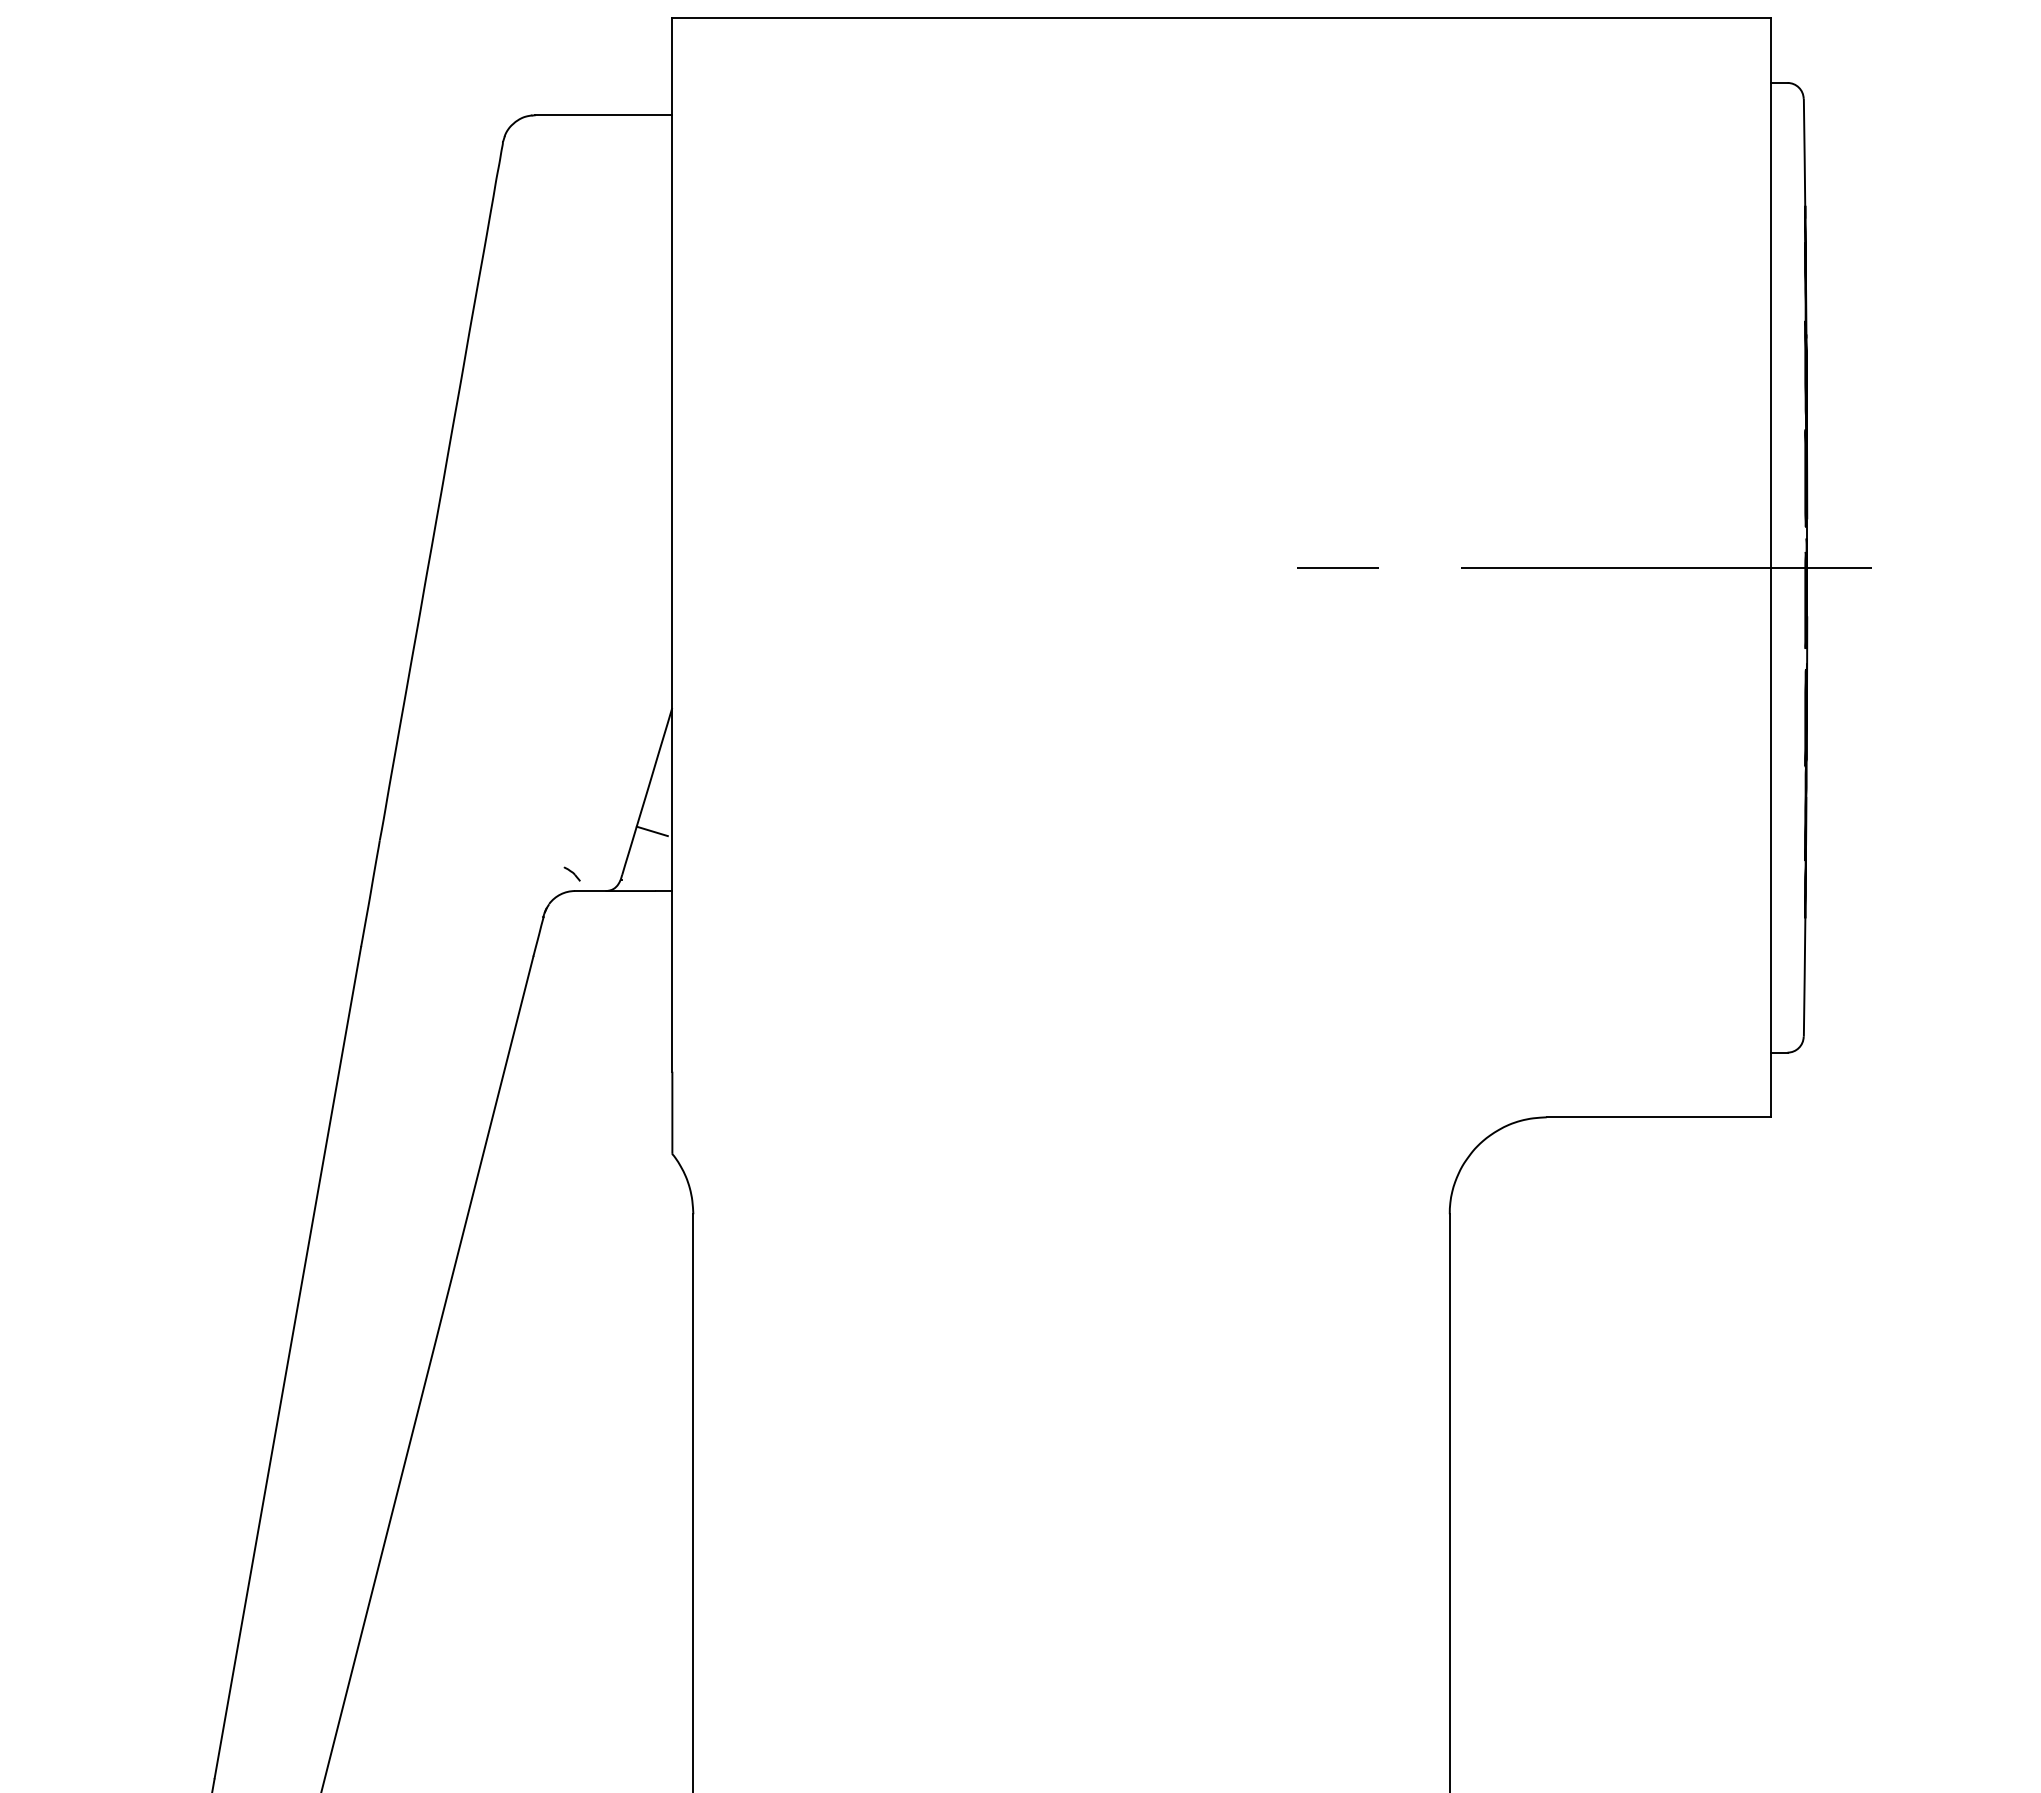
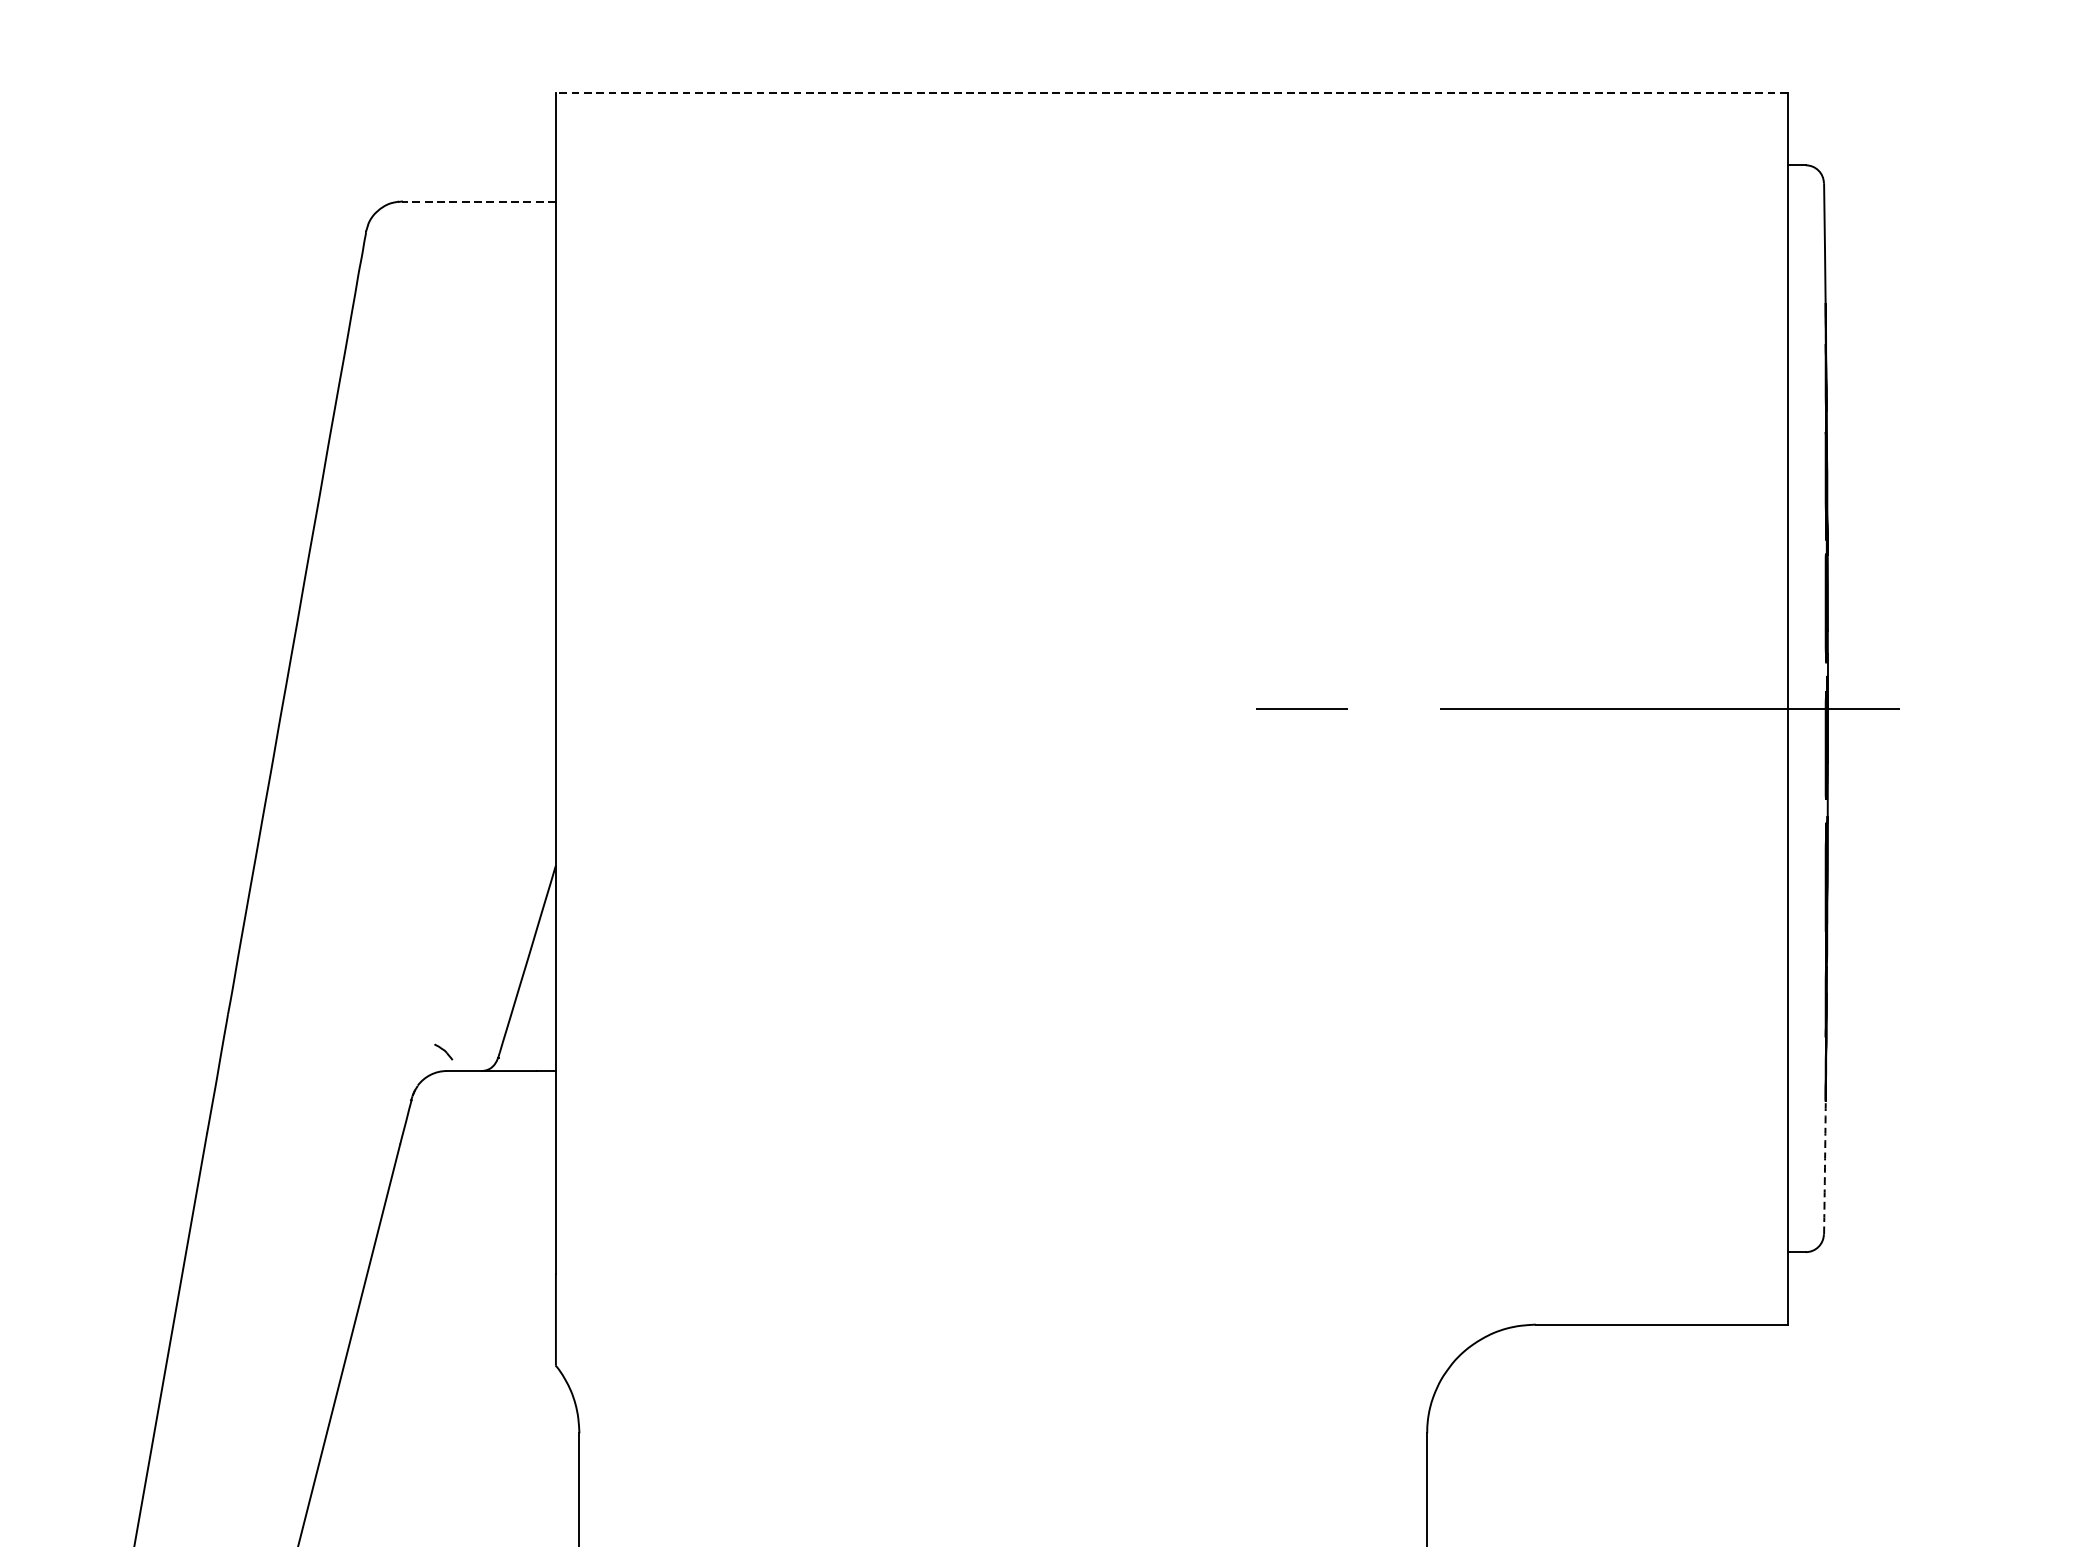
line: (1221, 18) -> (1171, 93), solid -> dashed
line: (603, 115) -> (478, 201), solid -> dashed
line: (651, 831) -> (532, 1004), removed
arc: (1804, 976) -> (1824, 1166), solid -> dashed

